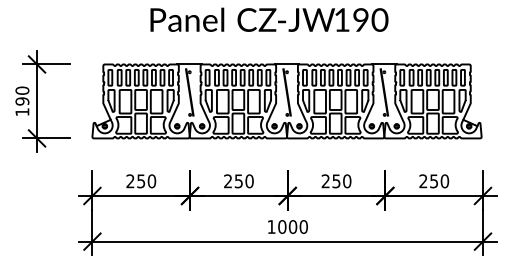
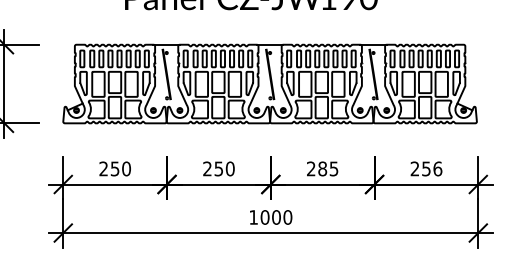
text: (341, 181) -> (327, 169), 250 -> 285
text: (444, 181) -> (437, 169), 250 -> 256

